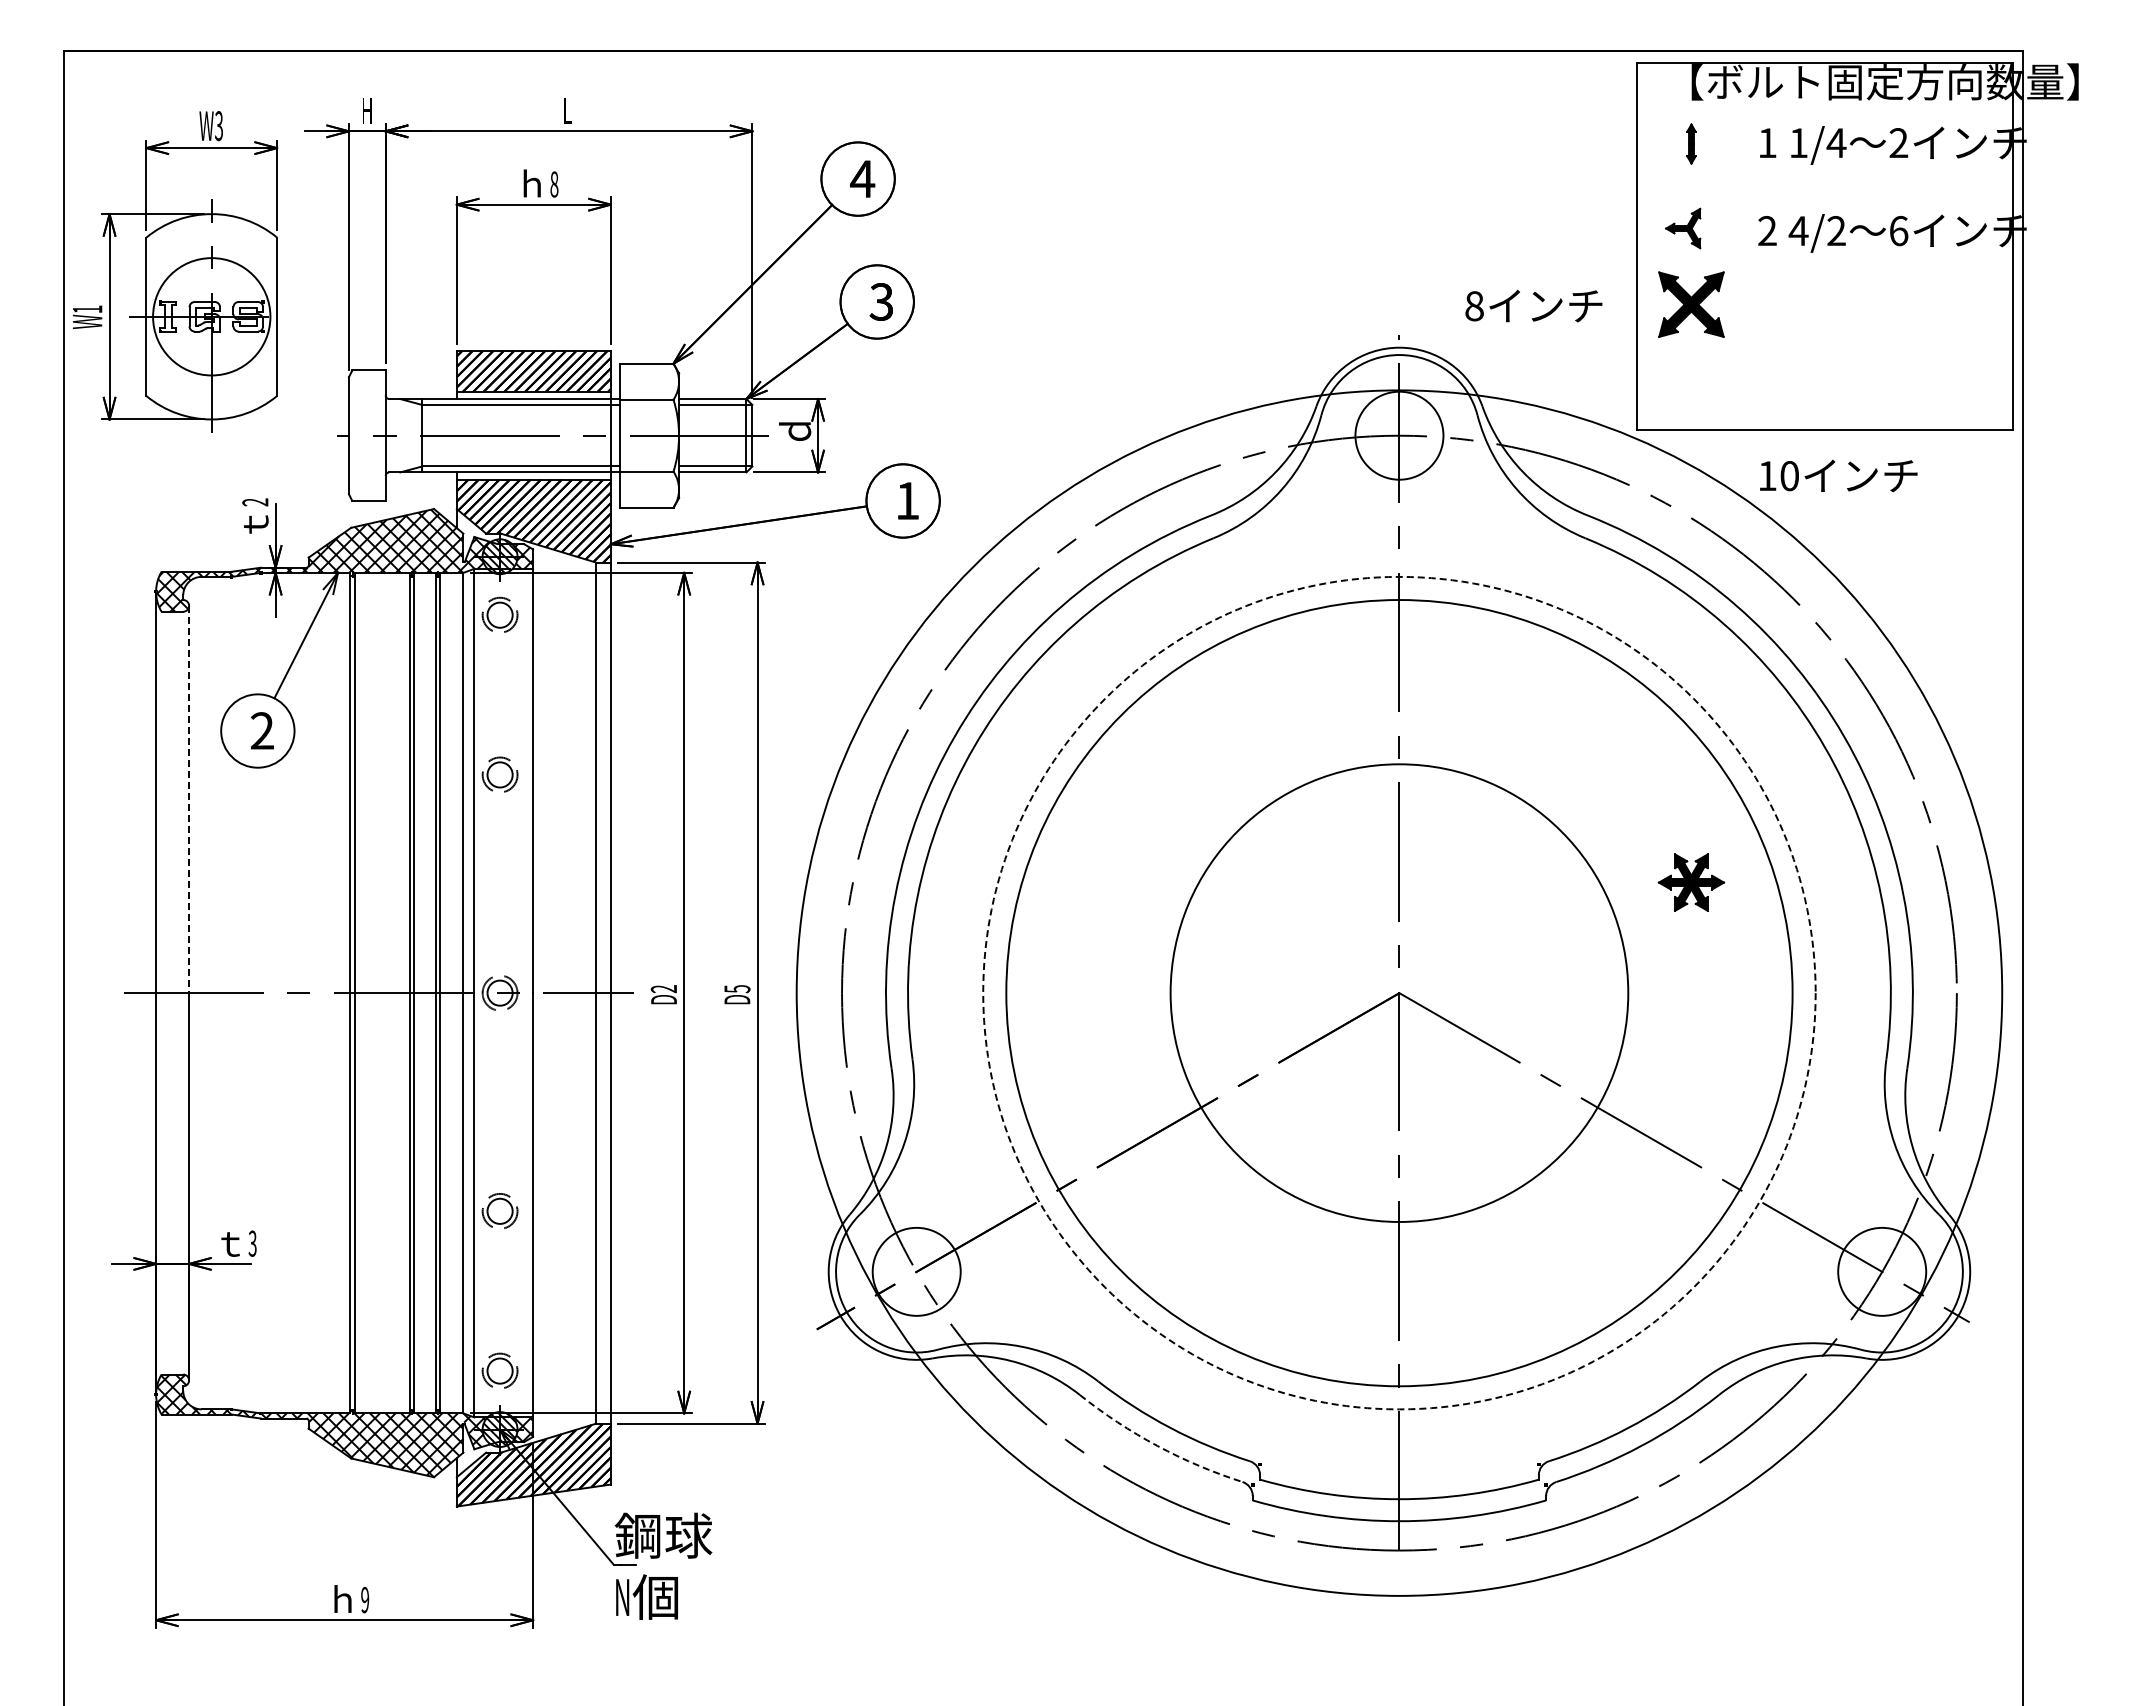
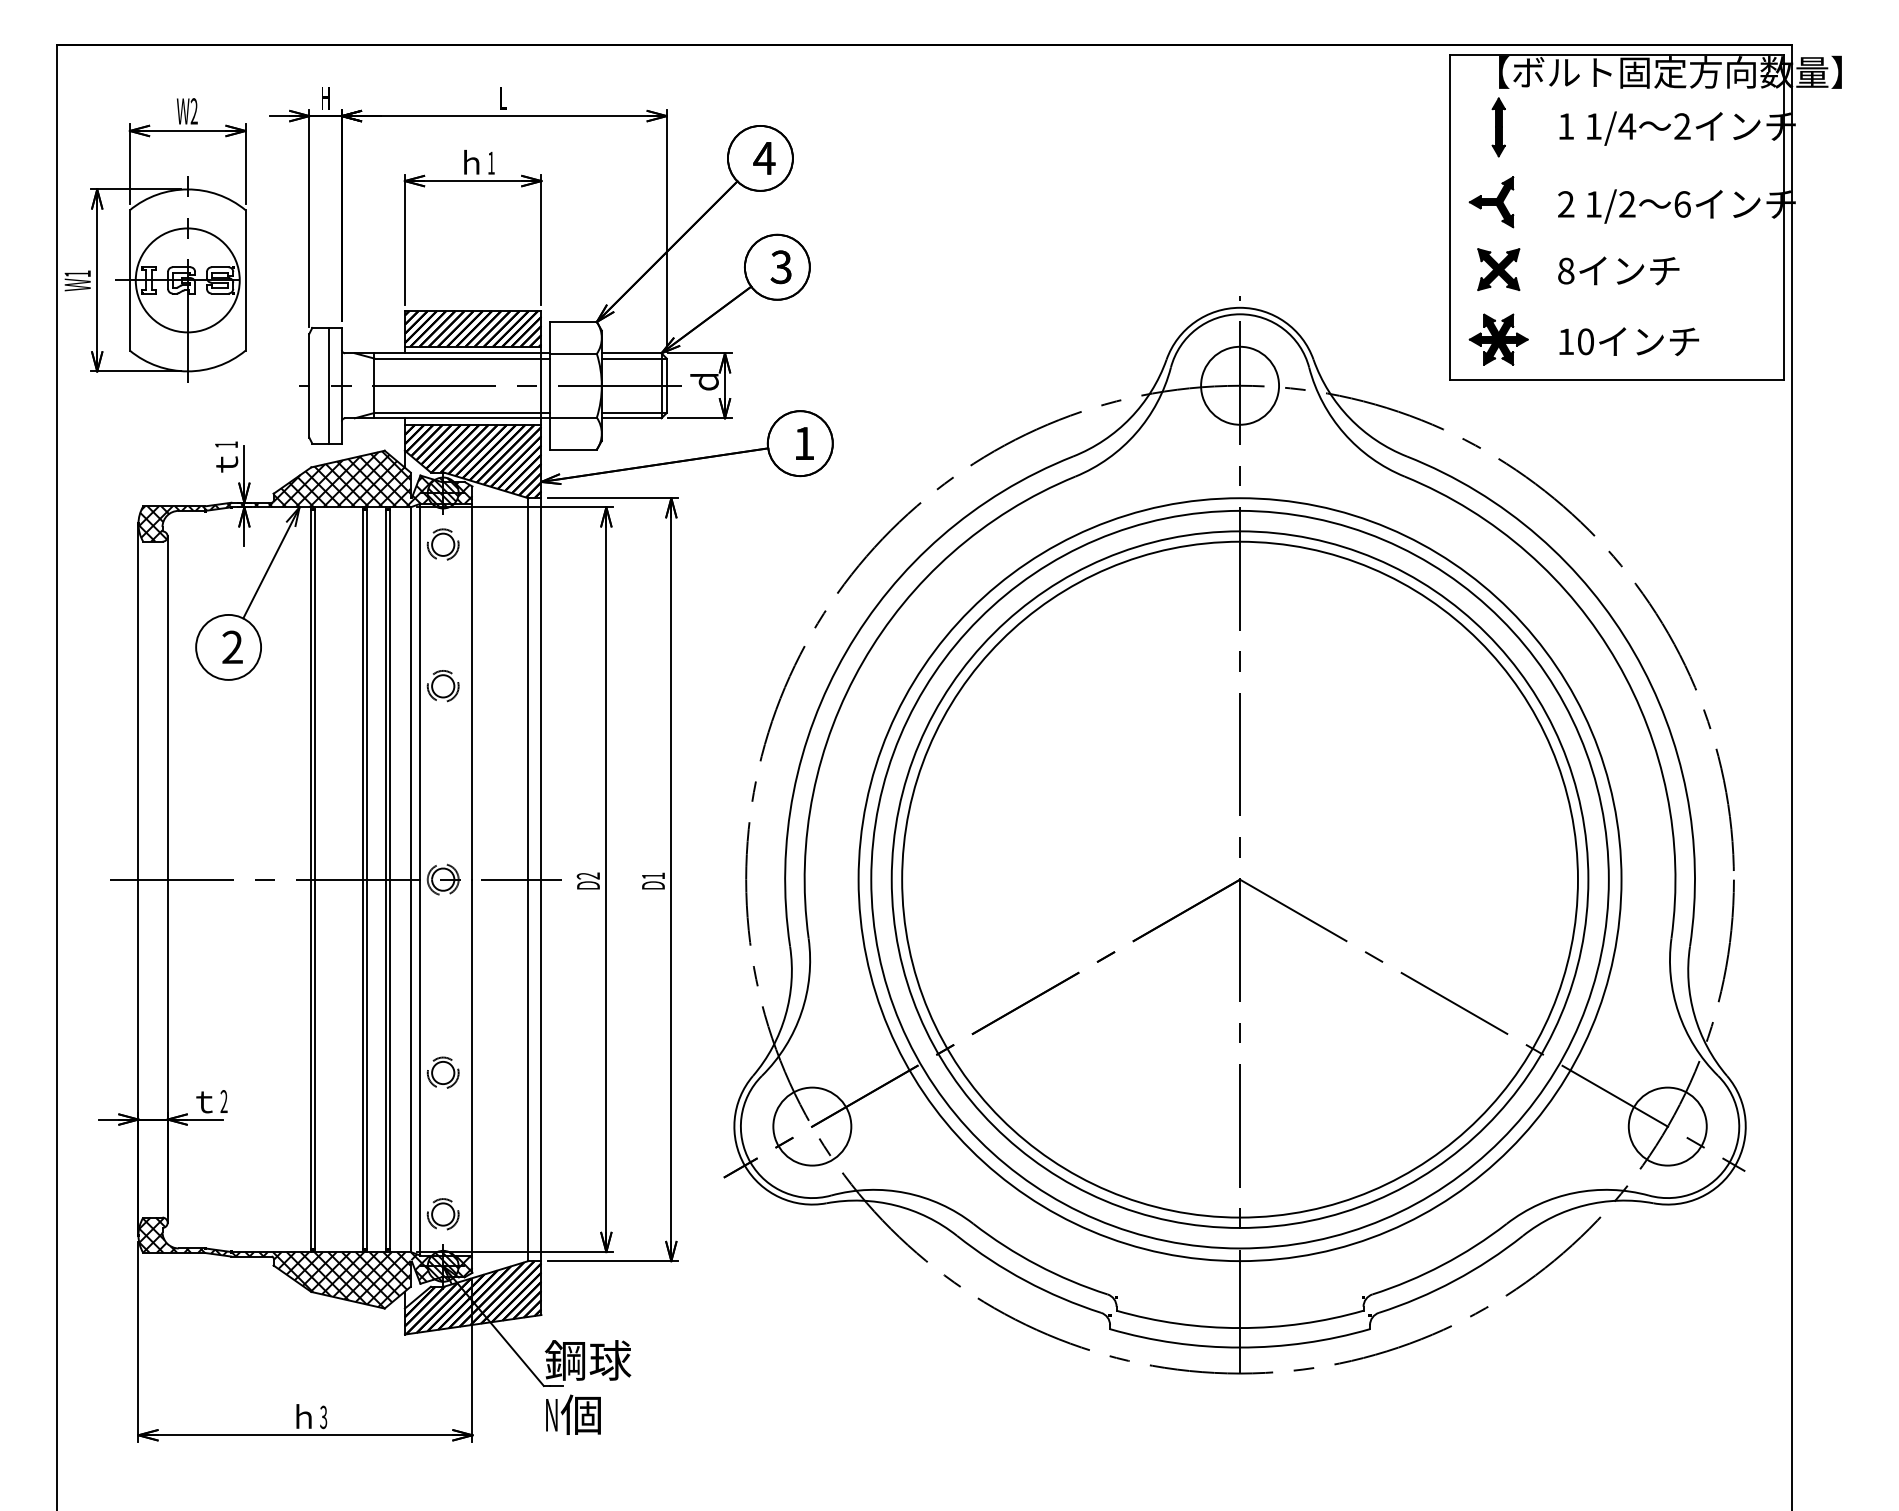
text: (219, 126) -> (194, 111), W3 -> W2
part: (1691, 143) -> (1498, 126), size x1.67
text: (554, 184) -> (491, 163), 8 -> 1
part: (1682, 228) -> (1490, 202), size x1.43
text: (1798, 230) -> (1593, 203), 4/2 -> 1/2
part: (1691, 304) -> (1498, 269), size x0.71
text: (1533, 305) -> (1618, 270), moved
line: (371, 435) -> (329, 385), added
text: (1838, 475) -> (1629, 341), moved
text: (255, 502) -> (226, 444), 2 -> 1
line: (189, 799) -> (168, 708), dashed -> solid
part: (1691, 882) -> (1498, 339), moved
text: (737, 989) -> (653, 876), D5 -> D1
circle: (1398, 992) -> (1239, 879), size x0.71
circle: (1399, 992) -> (1240, 879), dashed -> solid
circle: (1399, 992) -> (1240, 879), size x1.67
text: (252, 1243) -> (223, 1101), 3 -> 2
arc: (1157, 1445) -> (1025, 1280), dashed -> solid
text: (365, 1600) -> (323, 1417), 9 -> 3

